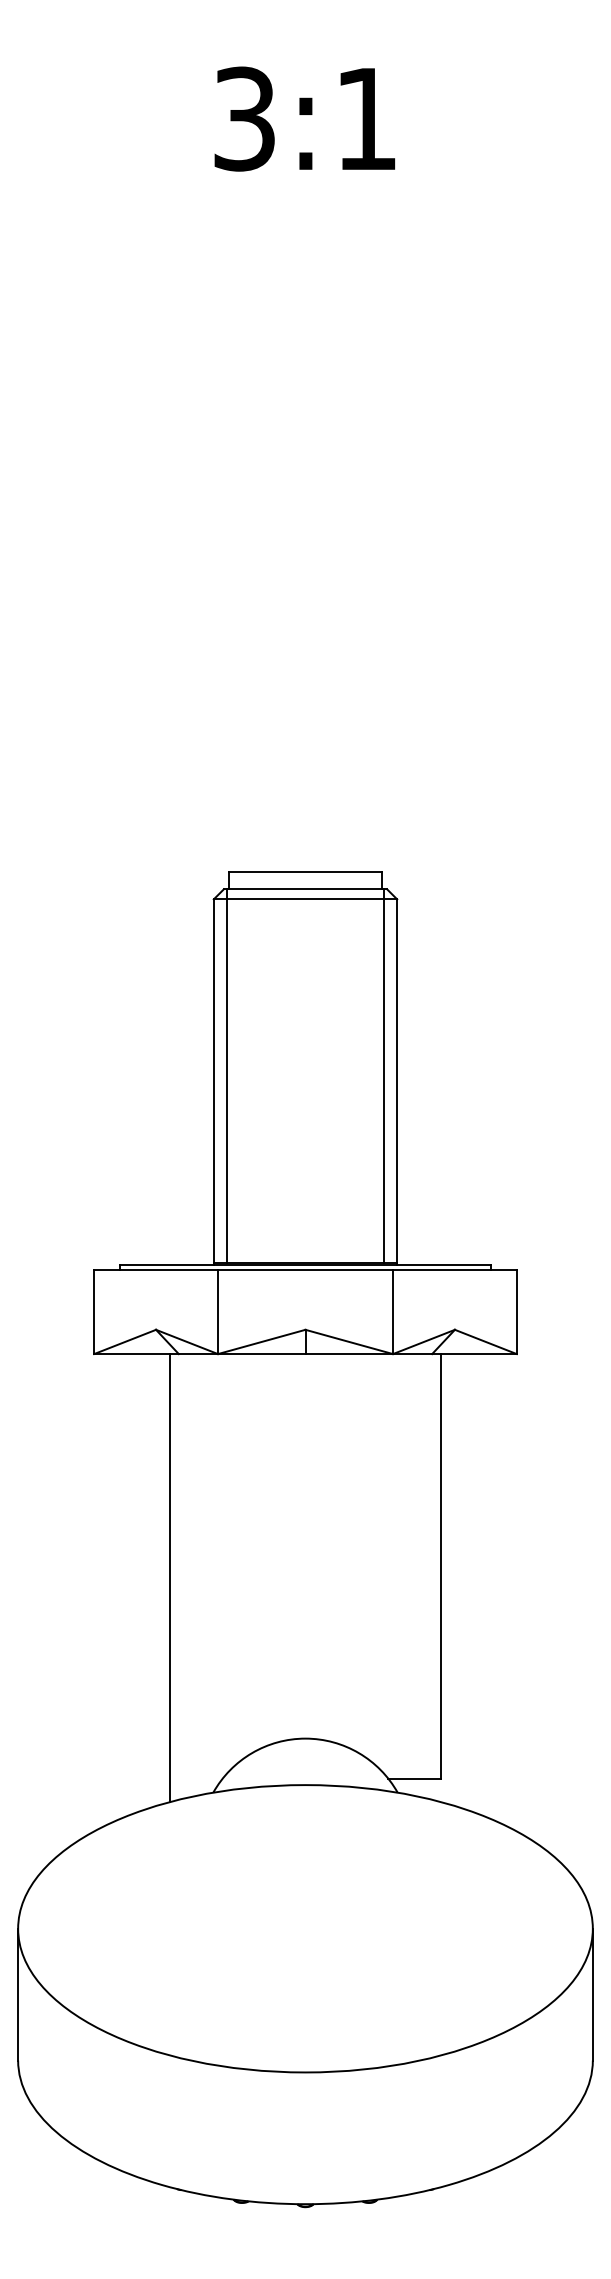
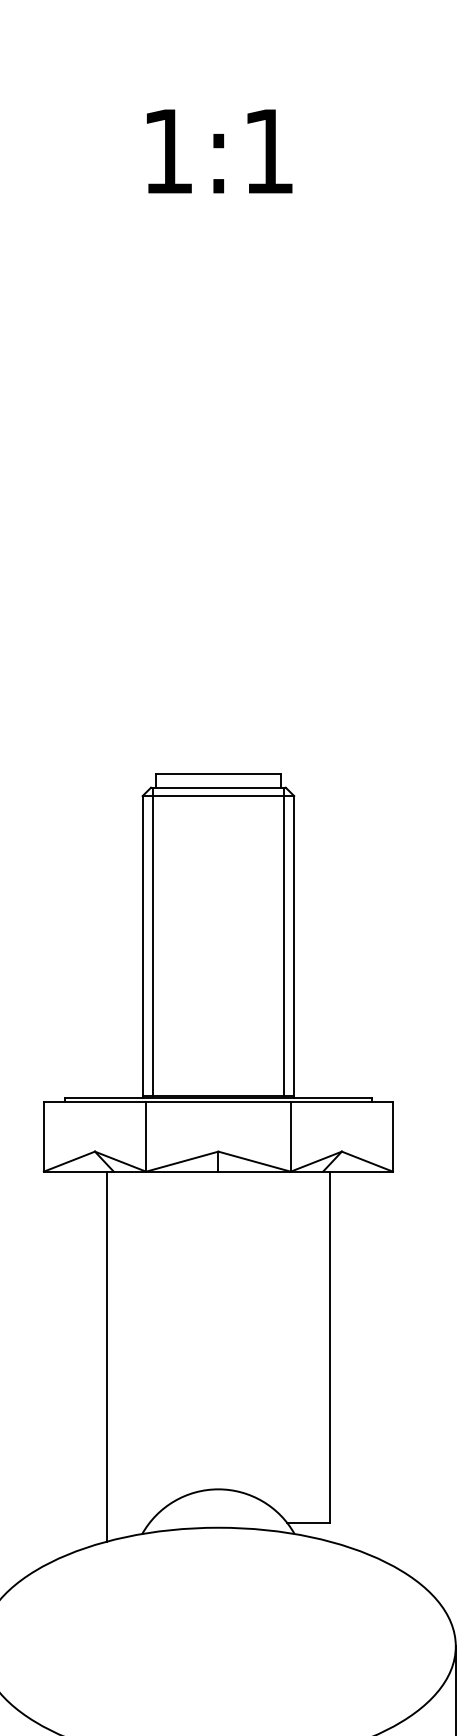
text: (244, 118) -> (168, 150), 3:1 -> 1:1

